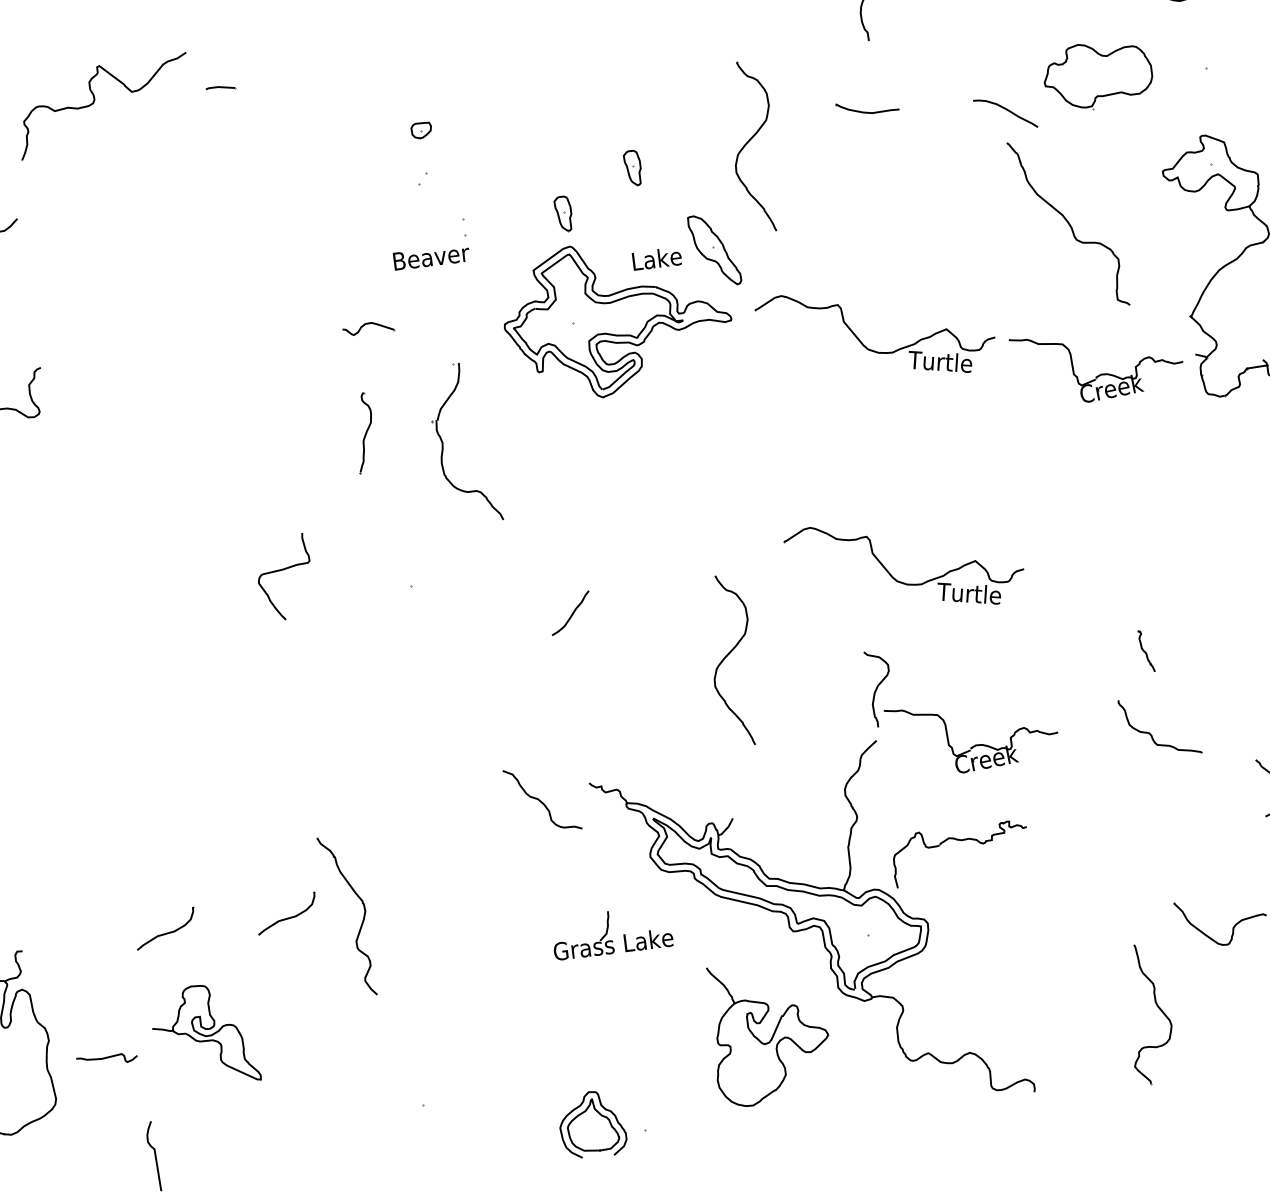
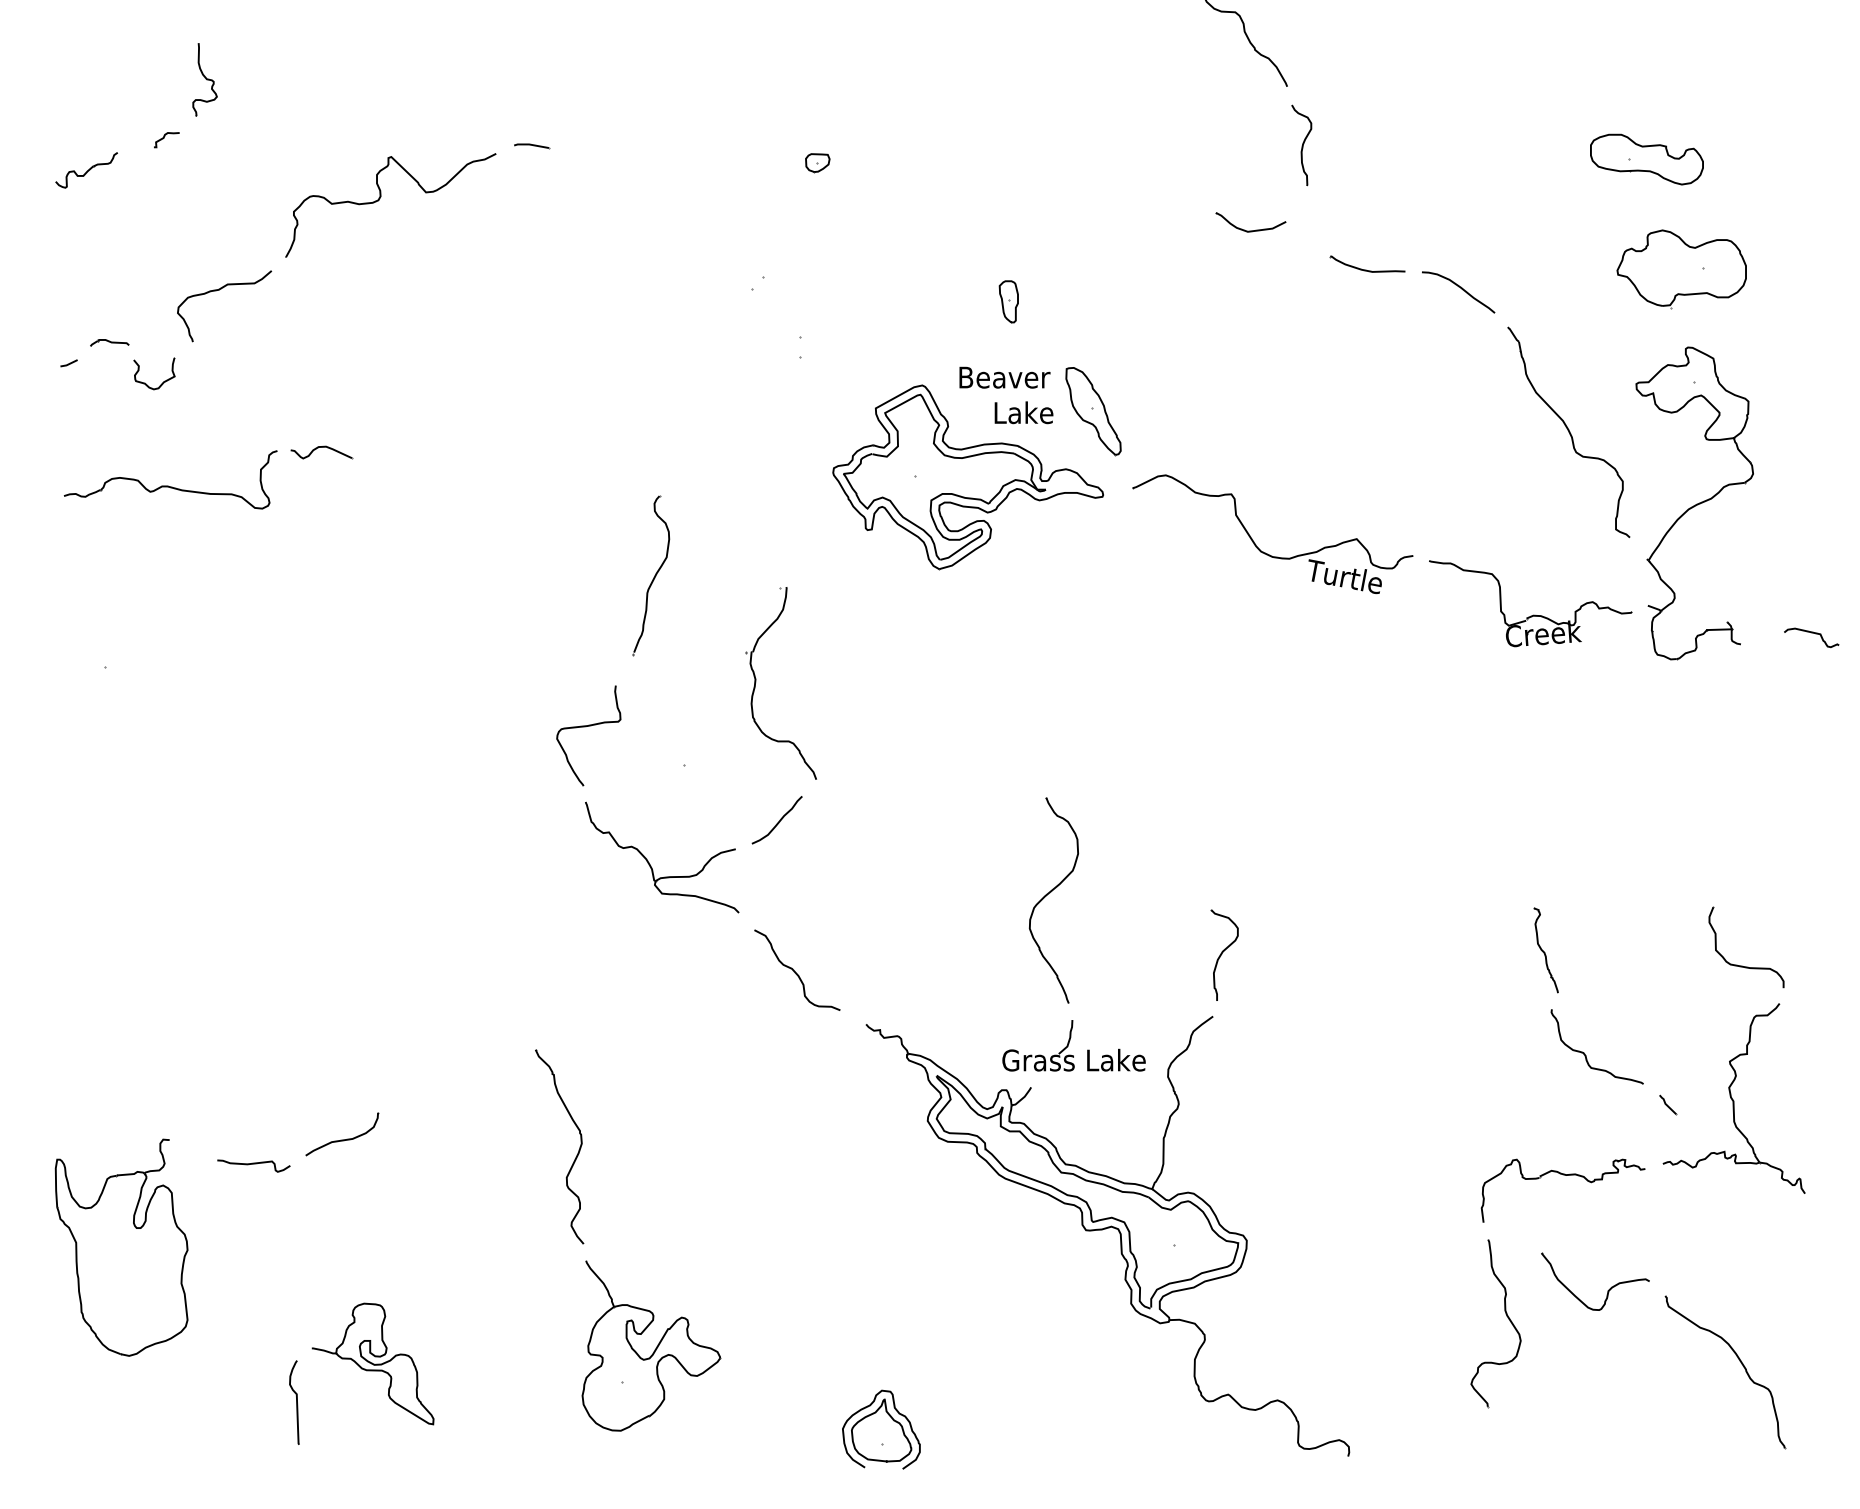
part: (1097, 75) -> (1681, 269), moved
part: (826, 83) -> (1250, 230), added
curve: (94, 103) -> (379, 200), moved
part: (866, 111) -> (1366, 269), moved
part: (421, 130) -> (817, 163), moved
part: (750, 141) -> (1151, 287), removed
part: (563, 213) -> (919, 345), removed
part: (1068, 224) -> (1568, 432), moved
text: (431, 257) -> (1004, 377), moved
part: (368, 328) -> (321, 452), moved
part: (364, 432) -> (651, 575), size x1.67
part: (443, 445) -> (756, 682), moved
curve: (281, 571) -> (585, 727), moved
part: (892, 575) -> (1256, 823), removed
curve: (571, 614) -> (778, 821), moved
part: (1145, 651) -> (1545, 950), size x1.67
part: (394, 673) -> (651, 865), added
curve: (1150, 732) -> (1584, 1052), moved
part: (976, 744) -> (1330, 1035), removed
curve: (541, 801) -> (795, 971), moved
part: (959, 840) -> (1563, 1175), moved
part: (286, 913) -> (488, 1134), removed
part: (611, 932) -> (1073, 1045), moved
part: (1157, 1006) -> (1506, 1316), moved
part: (769, 1031) -> (651, 1345), moved
part: (204, 1035) -> (372, 1363), moved
curve: (106, 1058) -> (253, 1164), moved
part: (592, 1124) -> (881, 1429), moved

